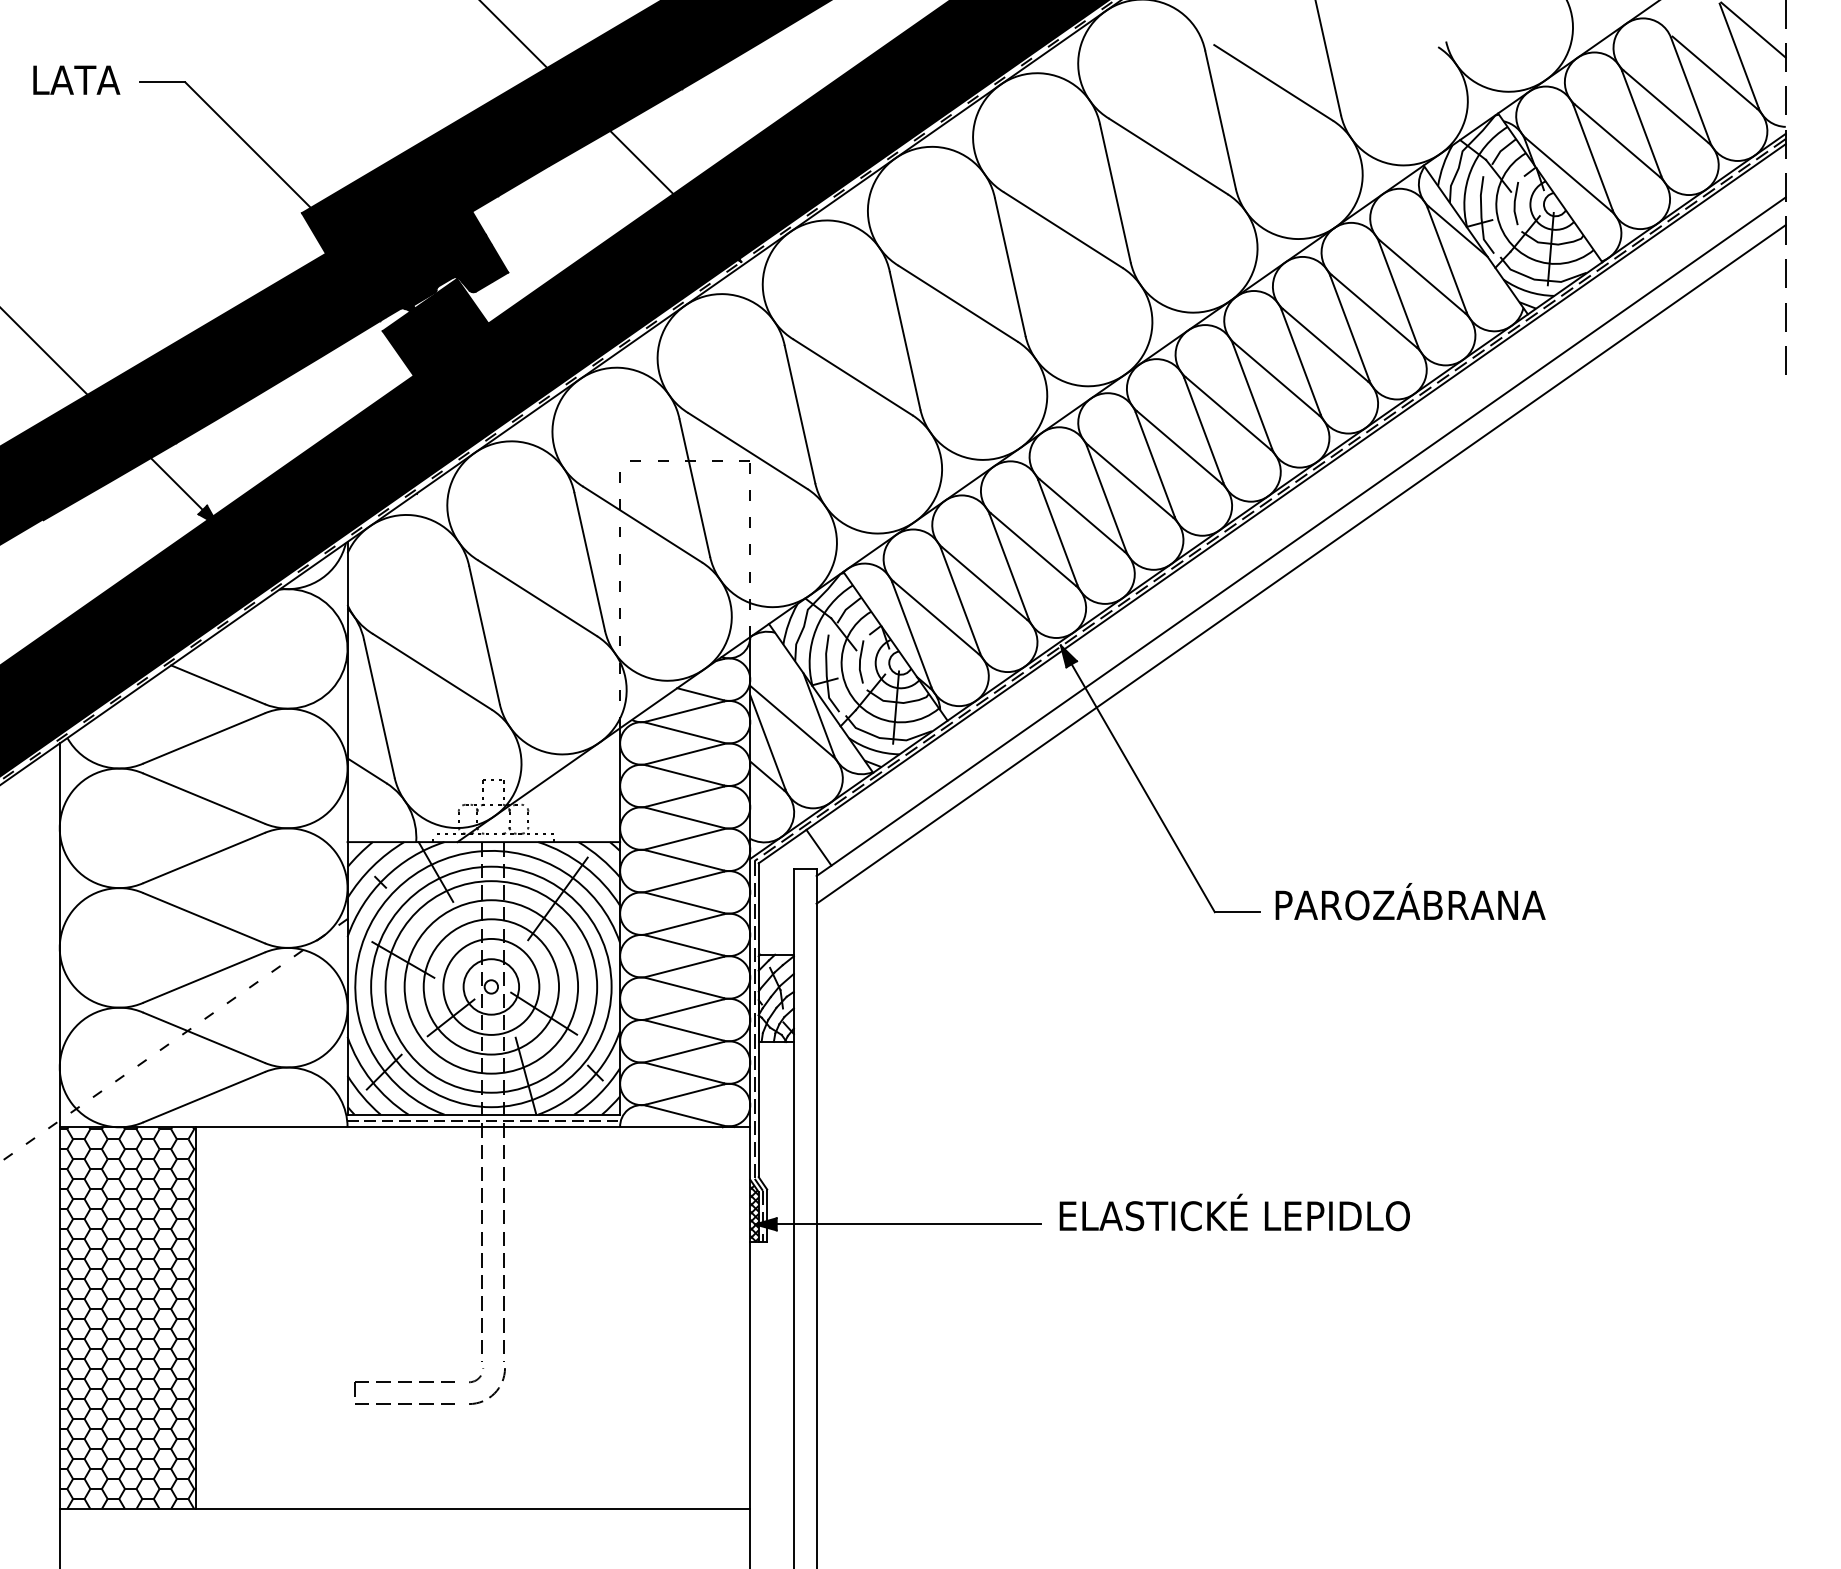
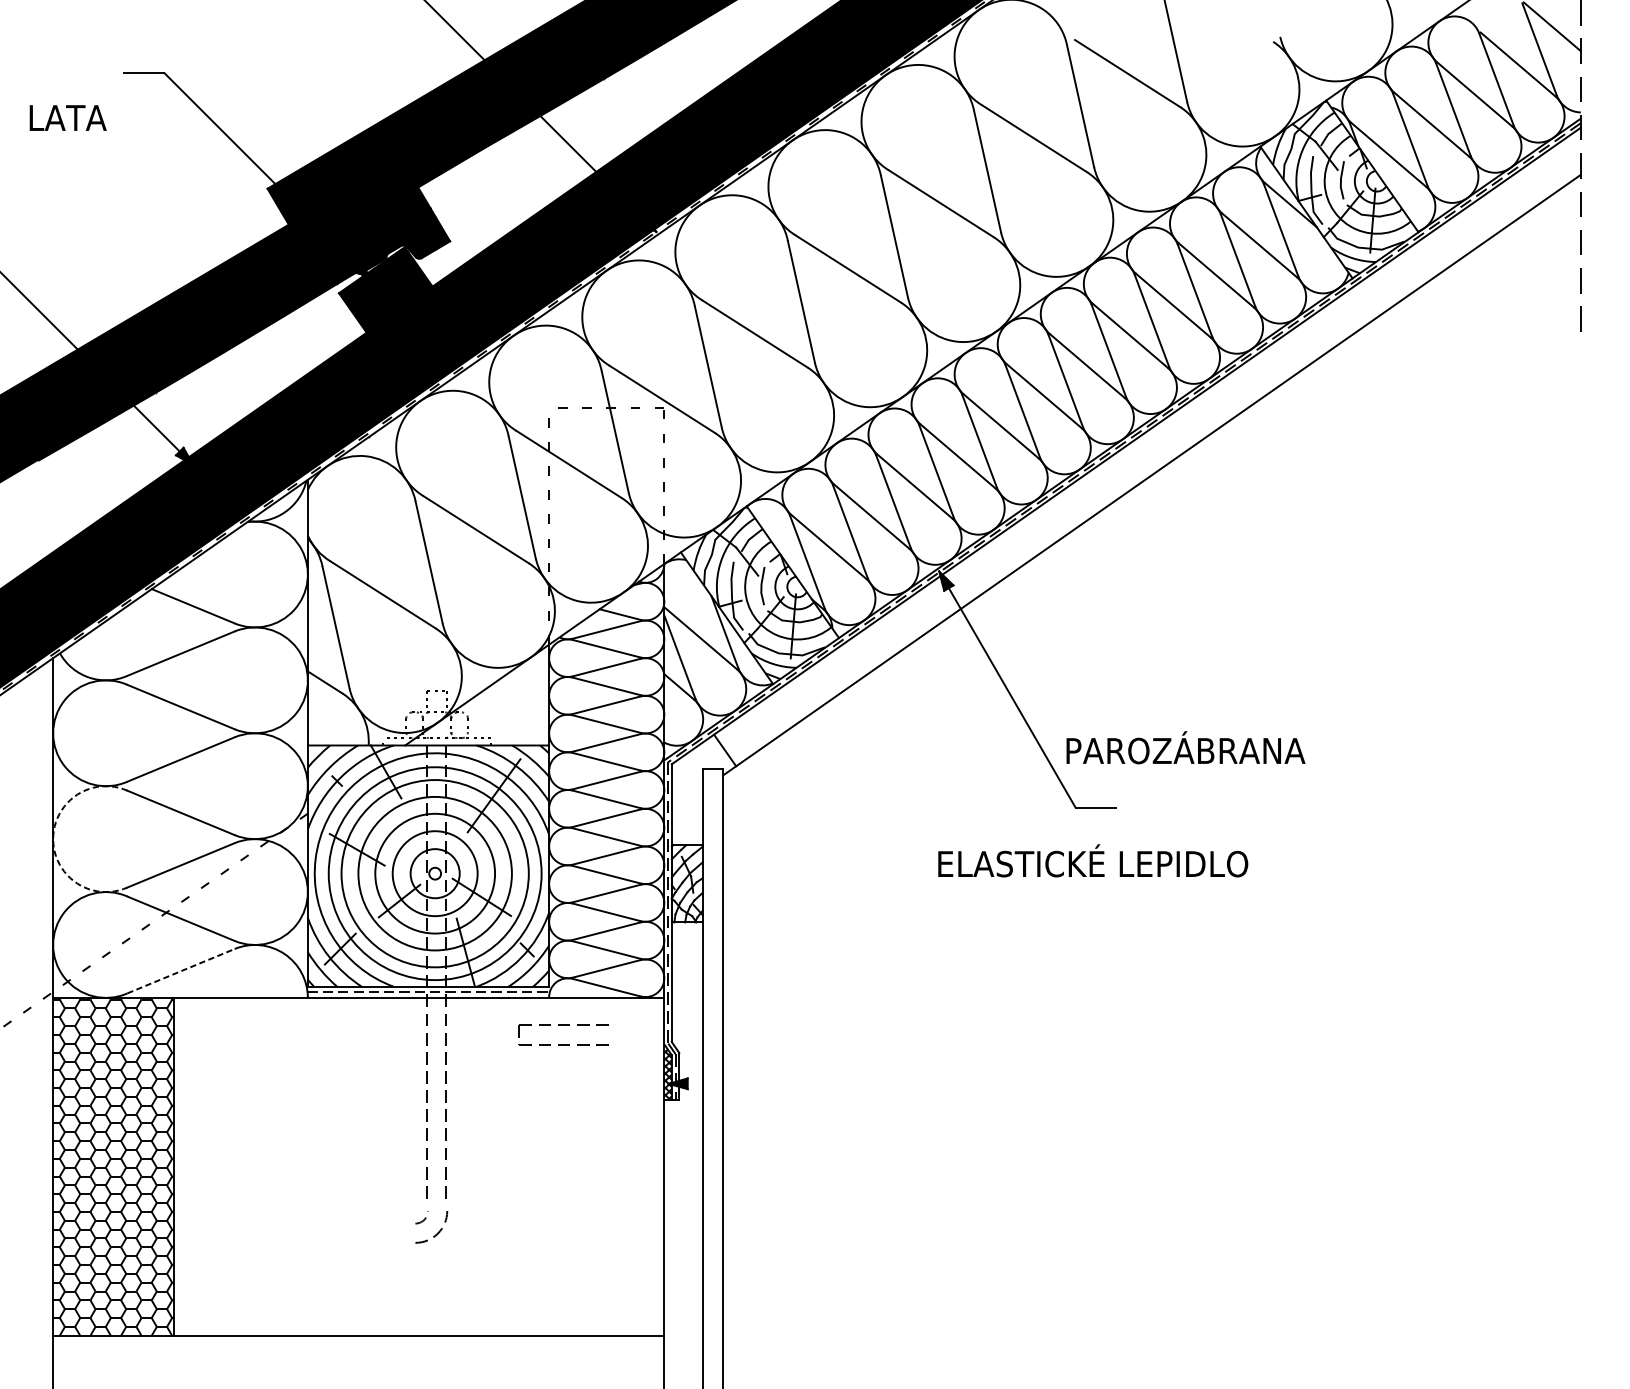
text: (76, 79) -> (67, 117), moved
line: (1300, 564) -> (1151, 499), removed
text: (1410, 901) -> (1185, 747), moved
arc: (59, 947) -> (52, 838), solid -> dashed
line: (204, 1097) -> (181, 971), solid -> dashed
text: (1234, 1212) -> (1092, 860), moved
line: (908, 1224) -> (804, 1083), removed
part: (404, 1382) -> (563, 1025), moved

